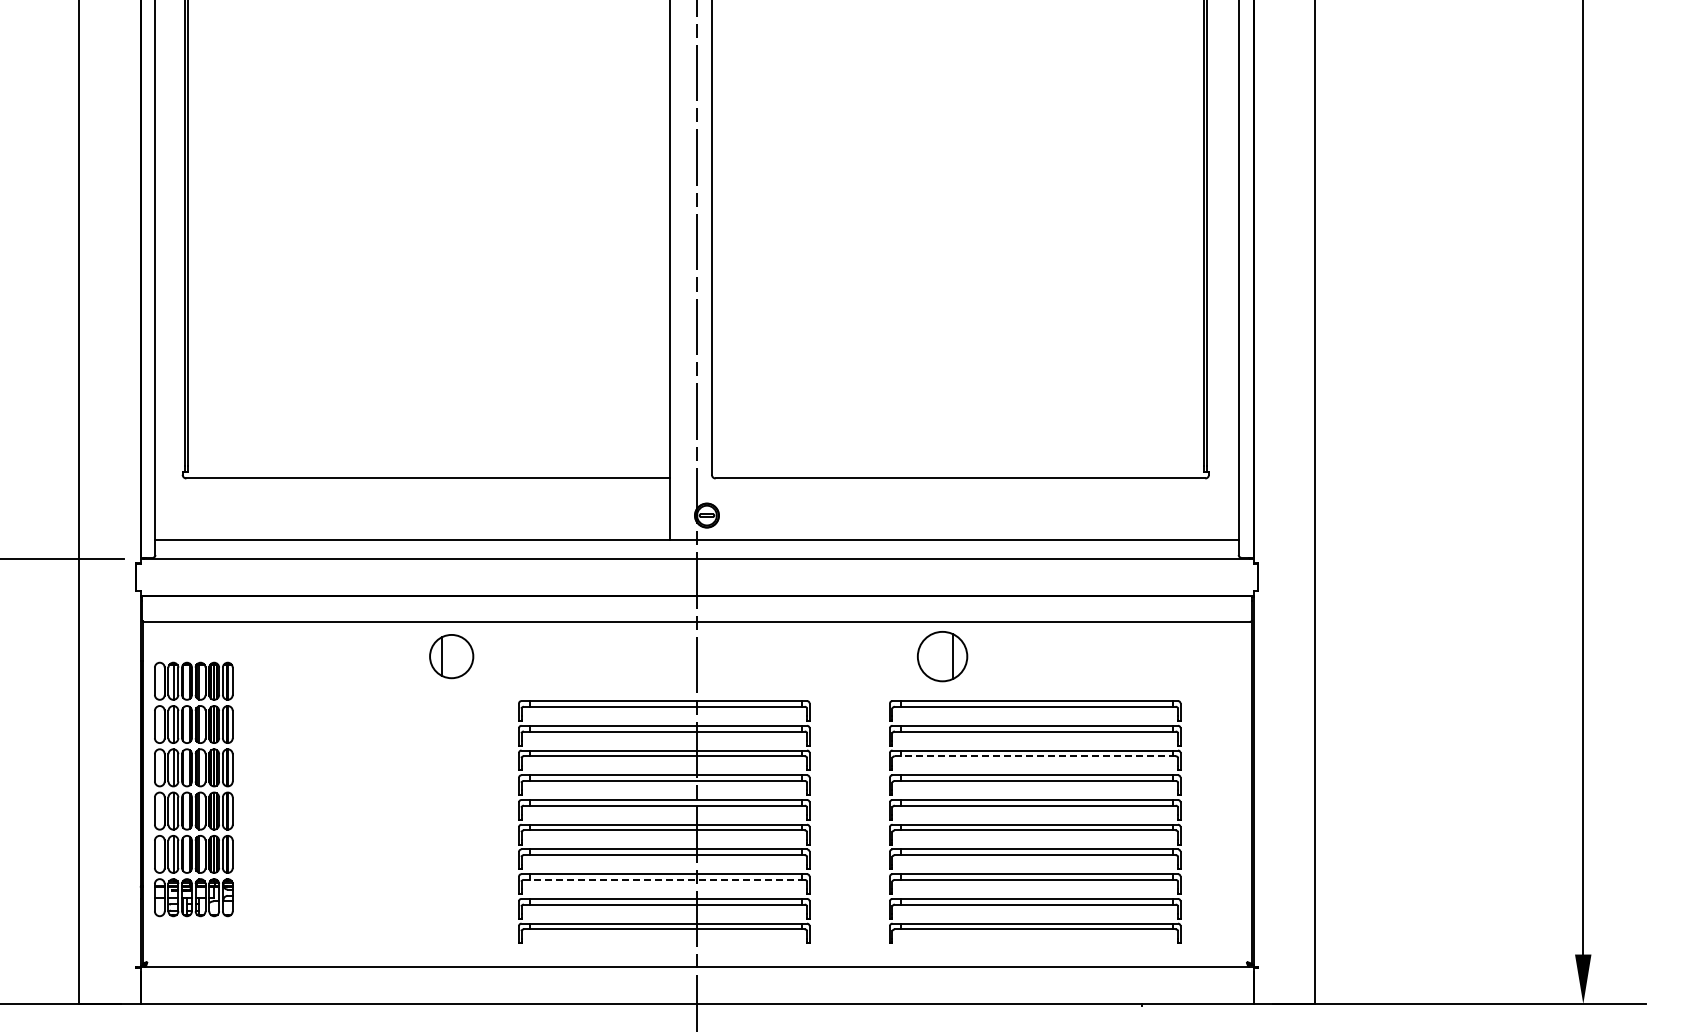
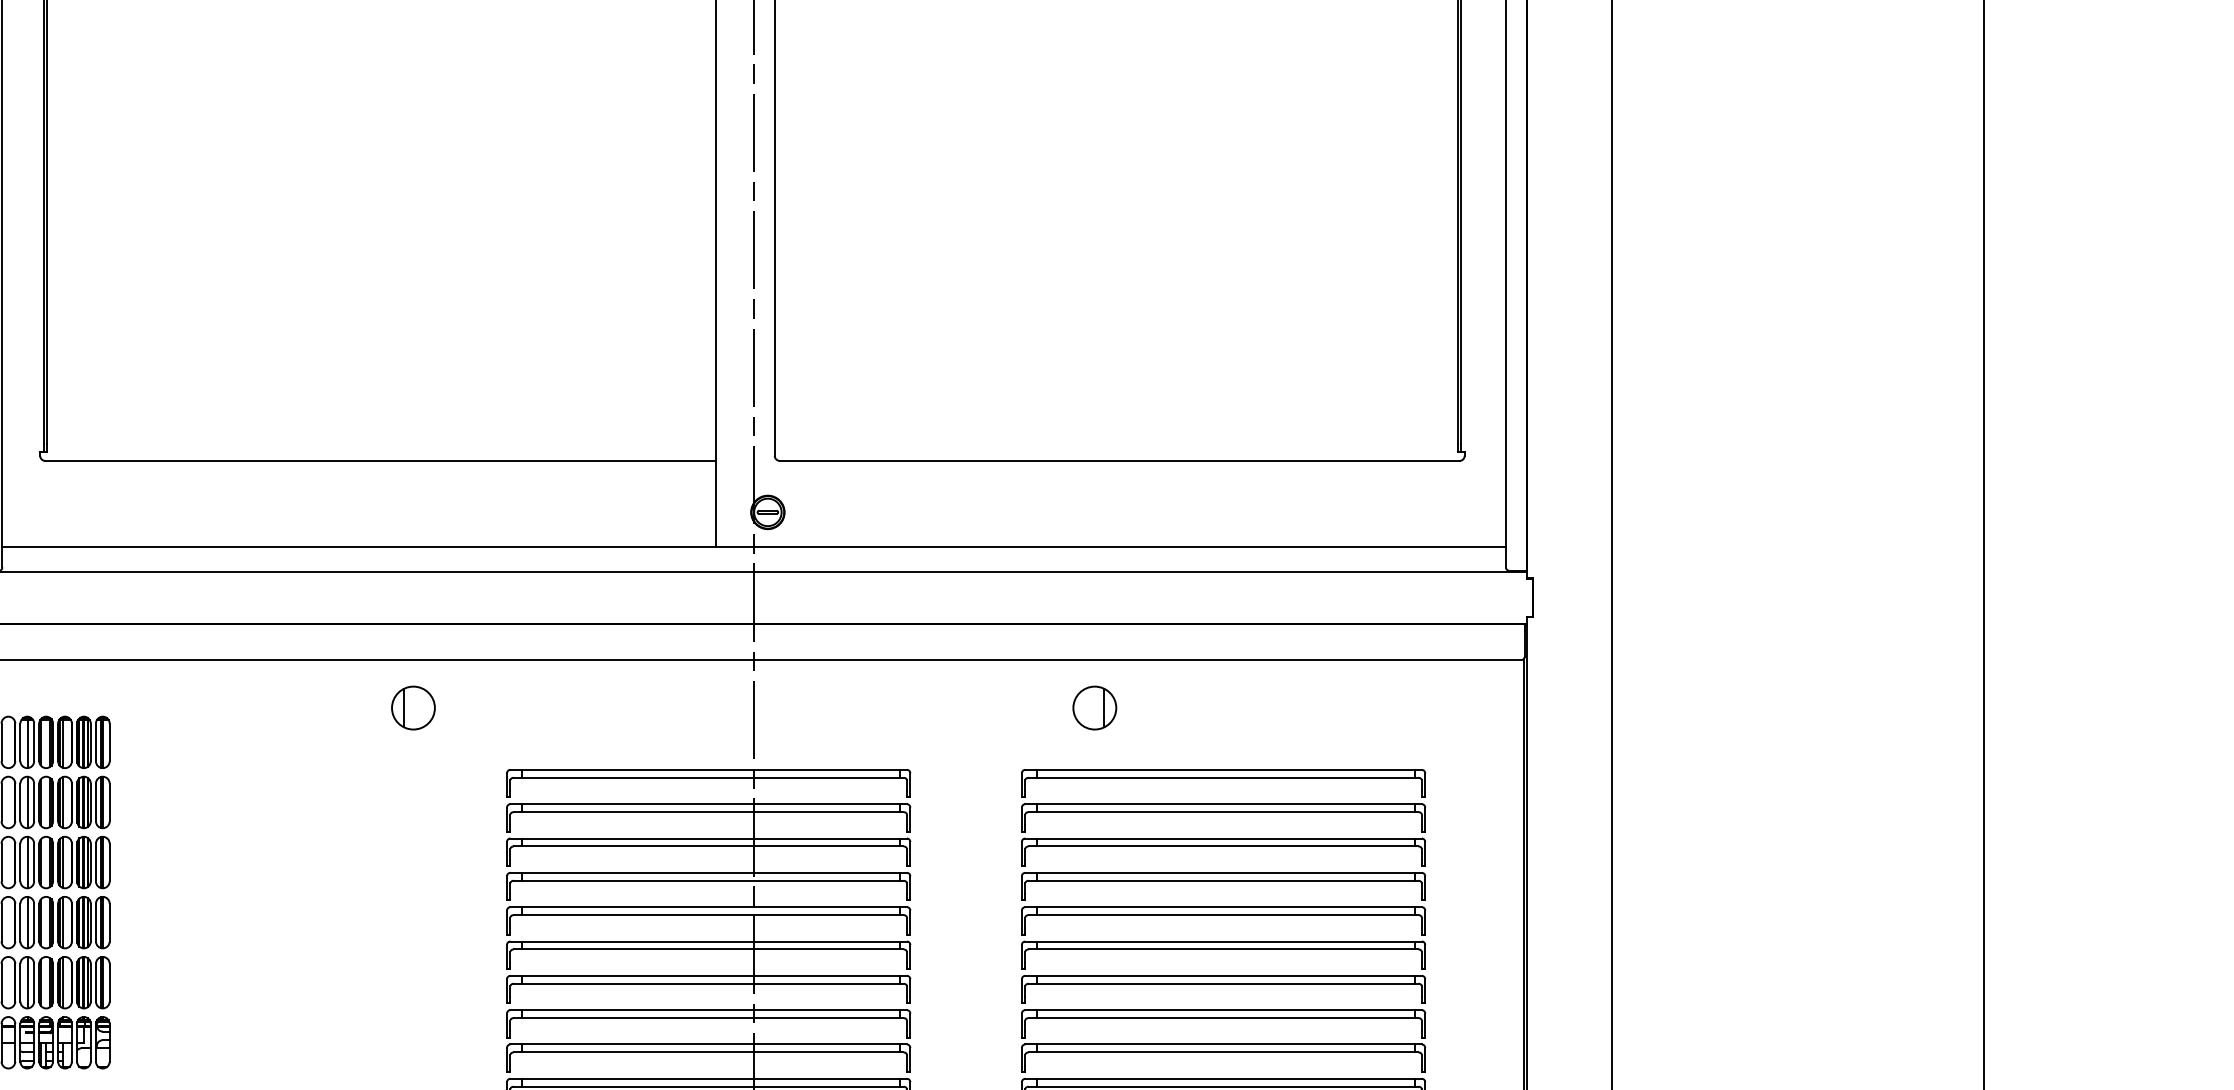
part: (451, 656) -> (413, 708), size x0.71
part: (942, 656) -> (1094, 708), size x0.62
line: (1034, 756) -> (1222, 846), dashed -> solid
line: (663, 879) -> (707, 1017), dashed -> solid

